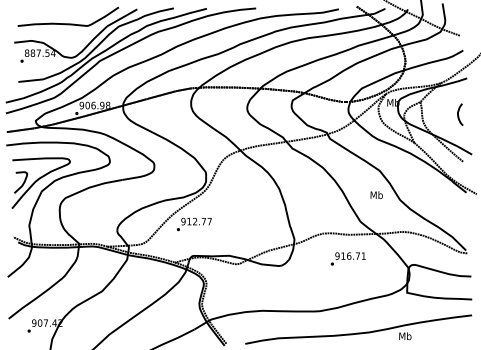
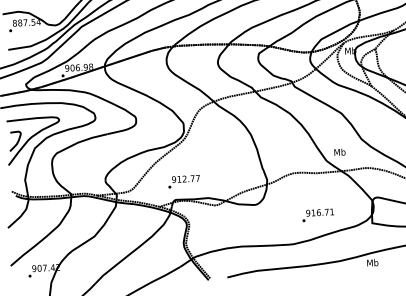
text: (376, 194) -> (339, 151), moved
text: (193, 224) -> (183, 181), moved
text: (347, 258) -> (317, 214), moved

